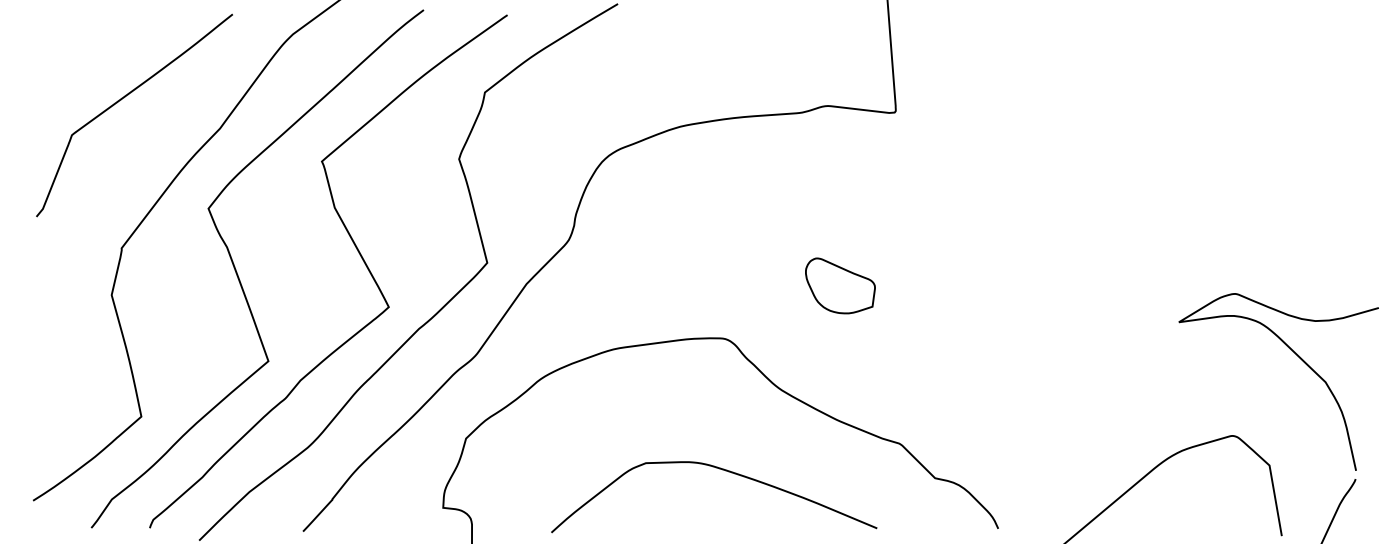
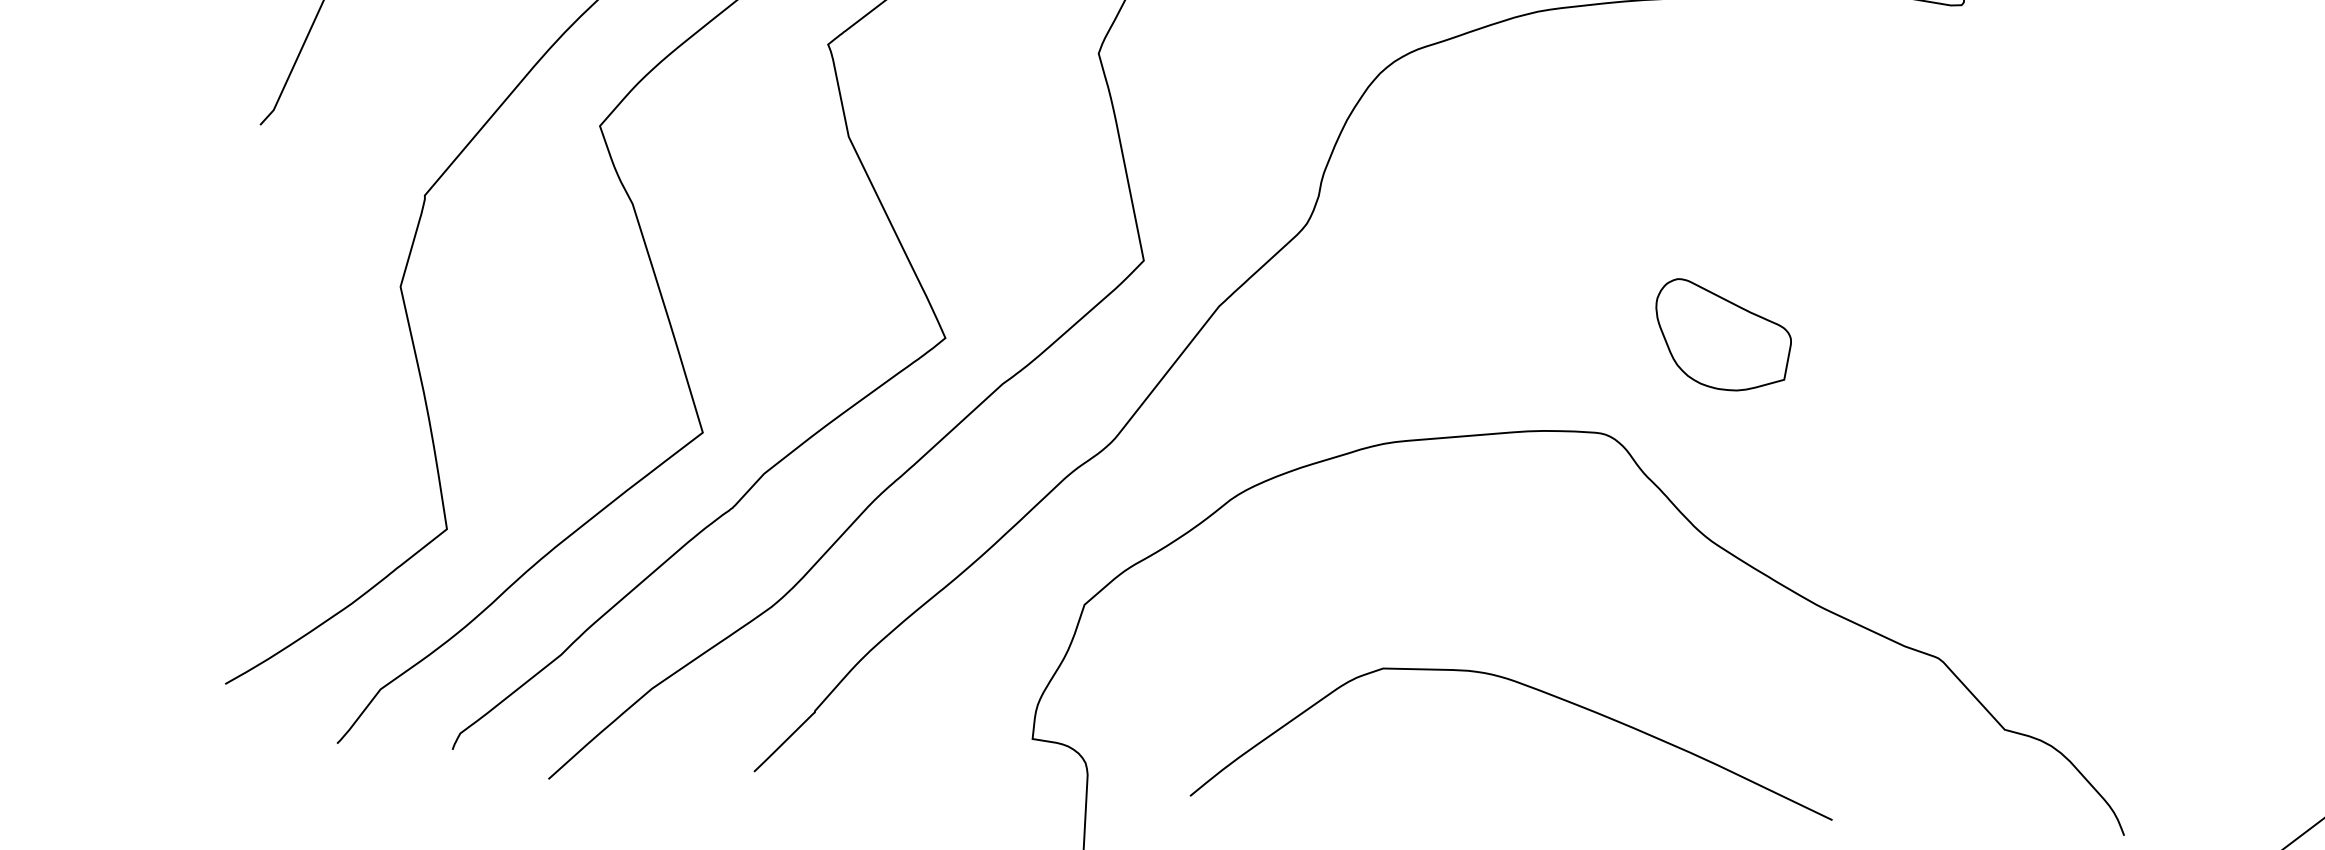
part: (840, 285) -> (1723, 334), moved
curve: (722, 470) -> (1533, 690), moved

